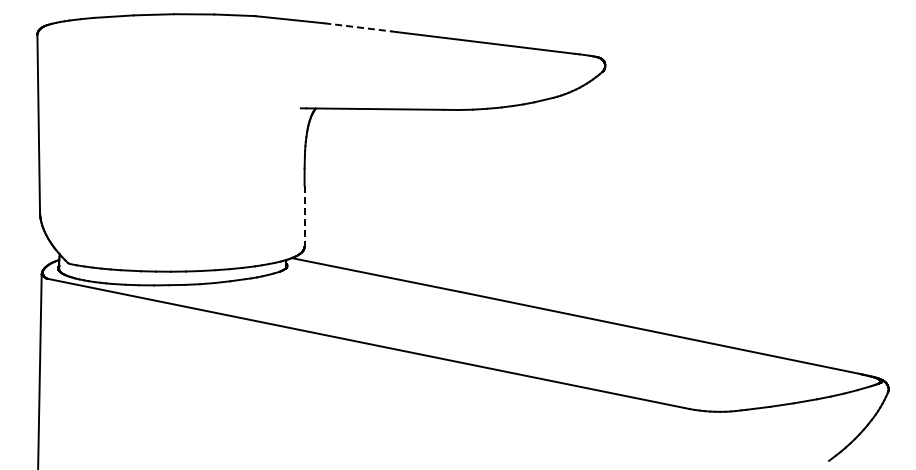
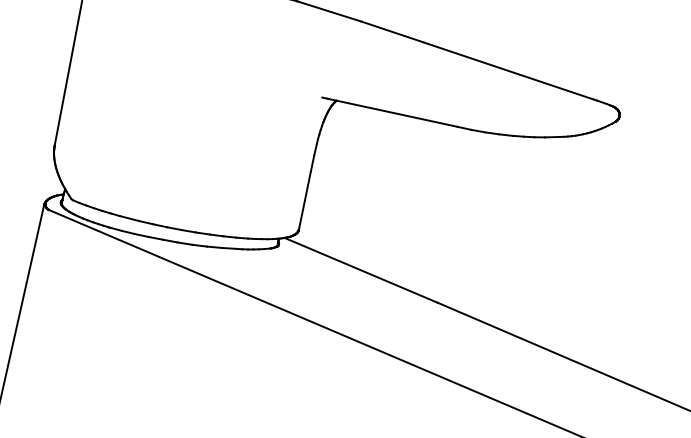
line: (358, 27) -> (392, 32), dashed -> solid
line: (304, 216) -> (304, 200), dashed -> solid

